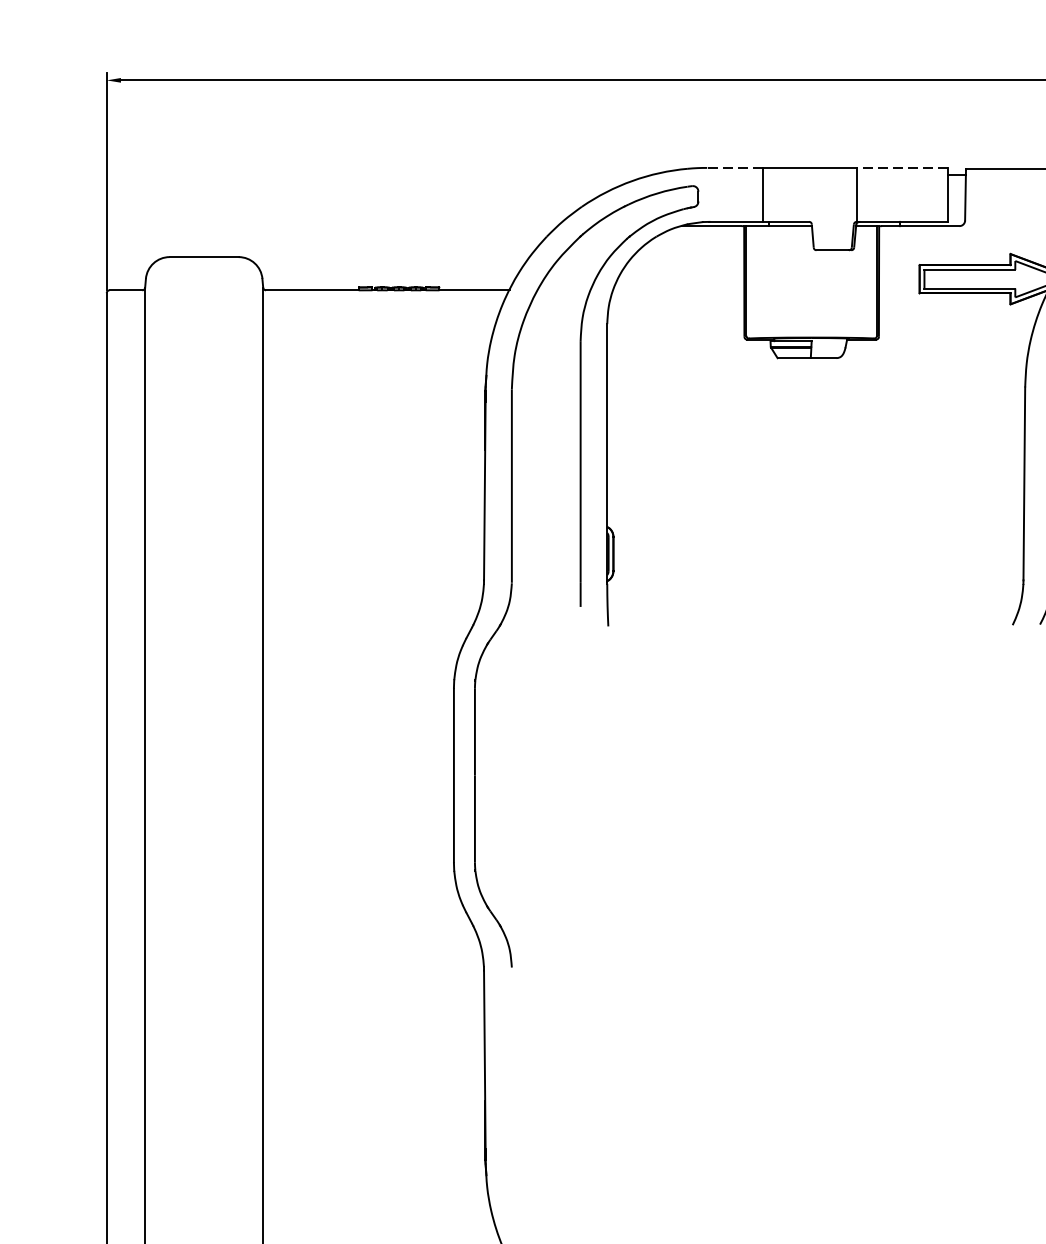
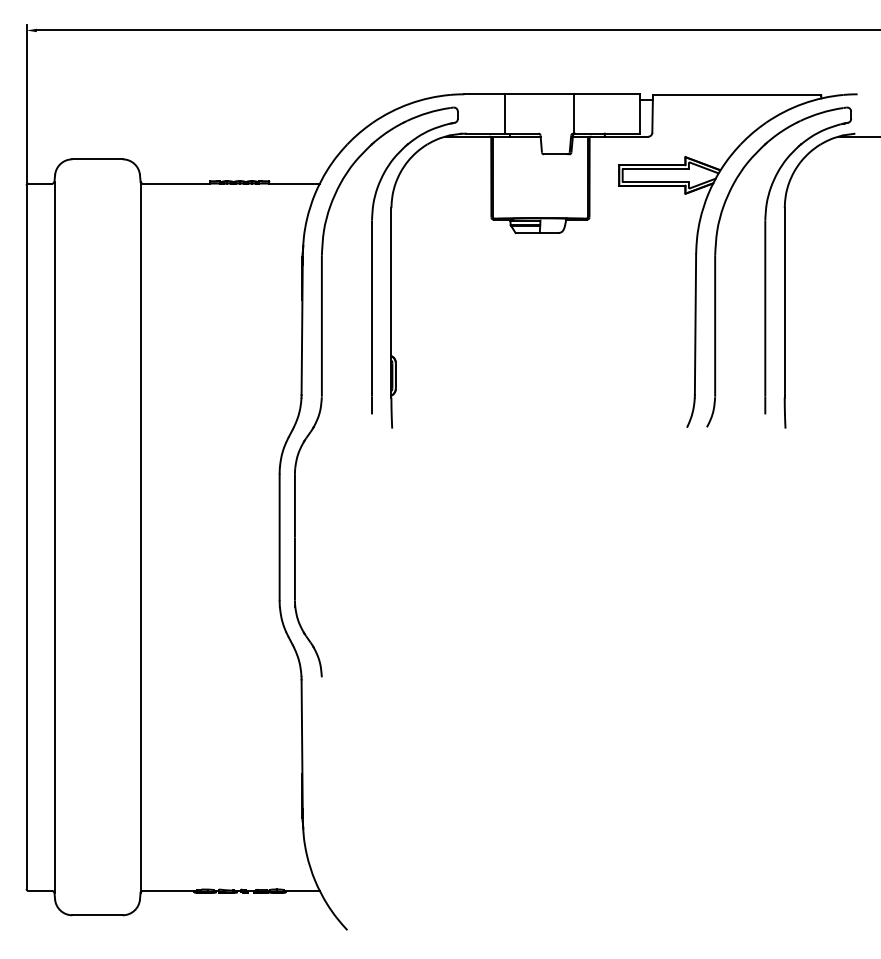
line: (734, 168) -> (484, 94), dashed -> solid
line: (902, 168) -> (606, 94), dashed -> solid

